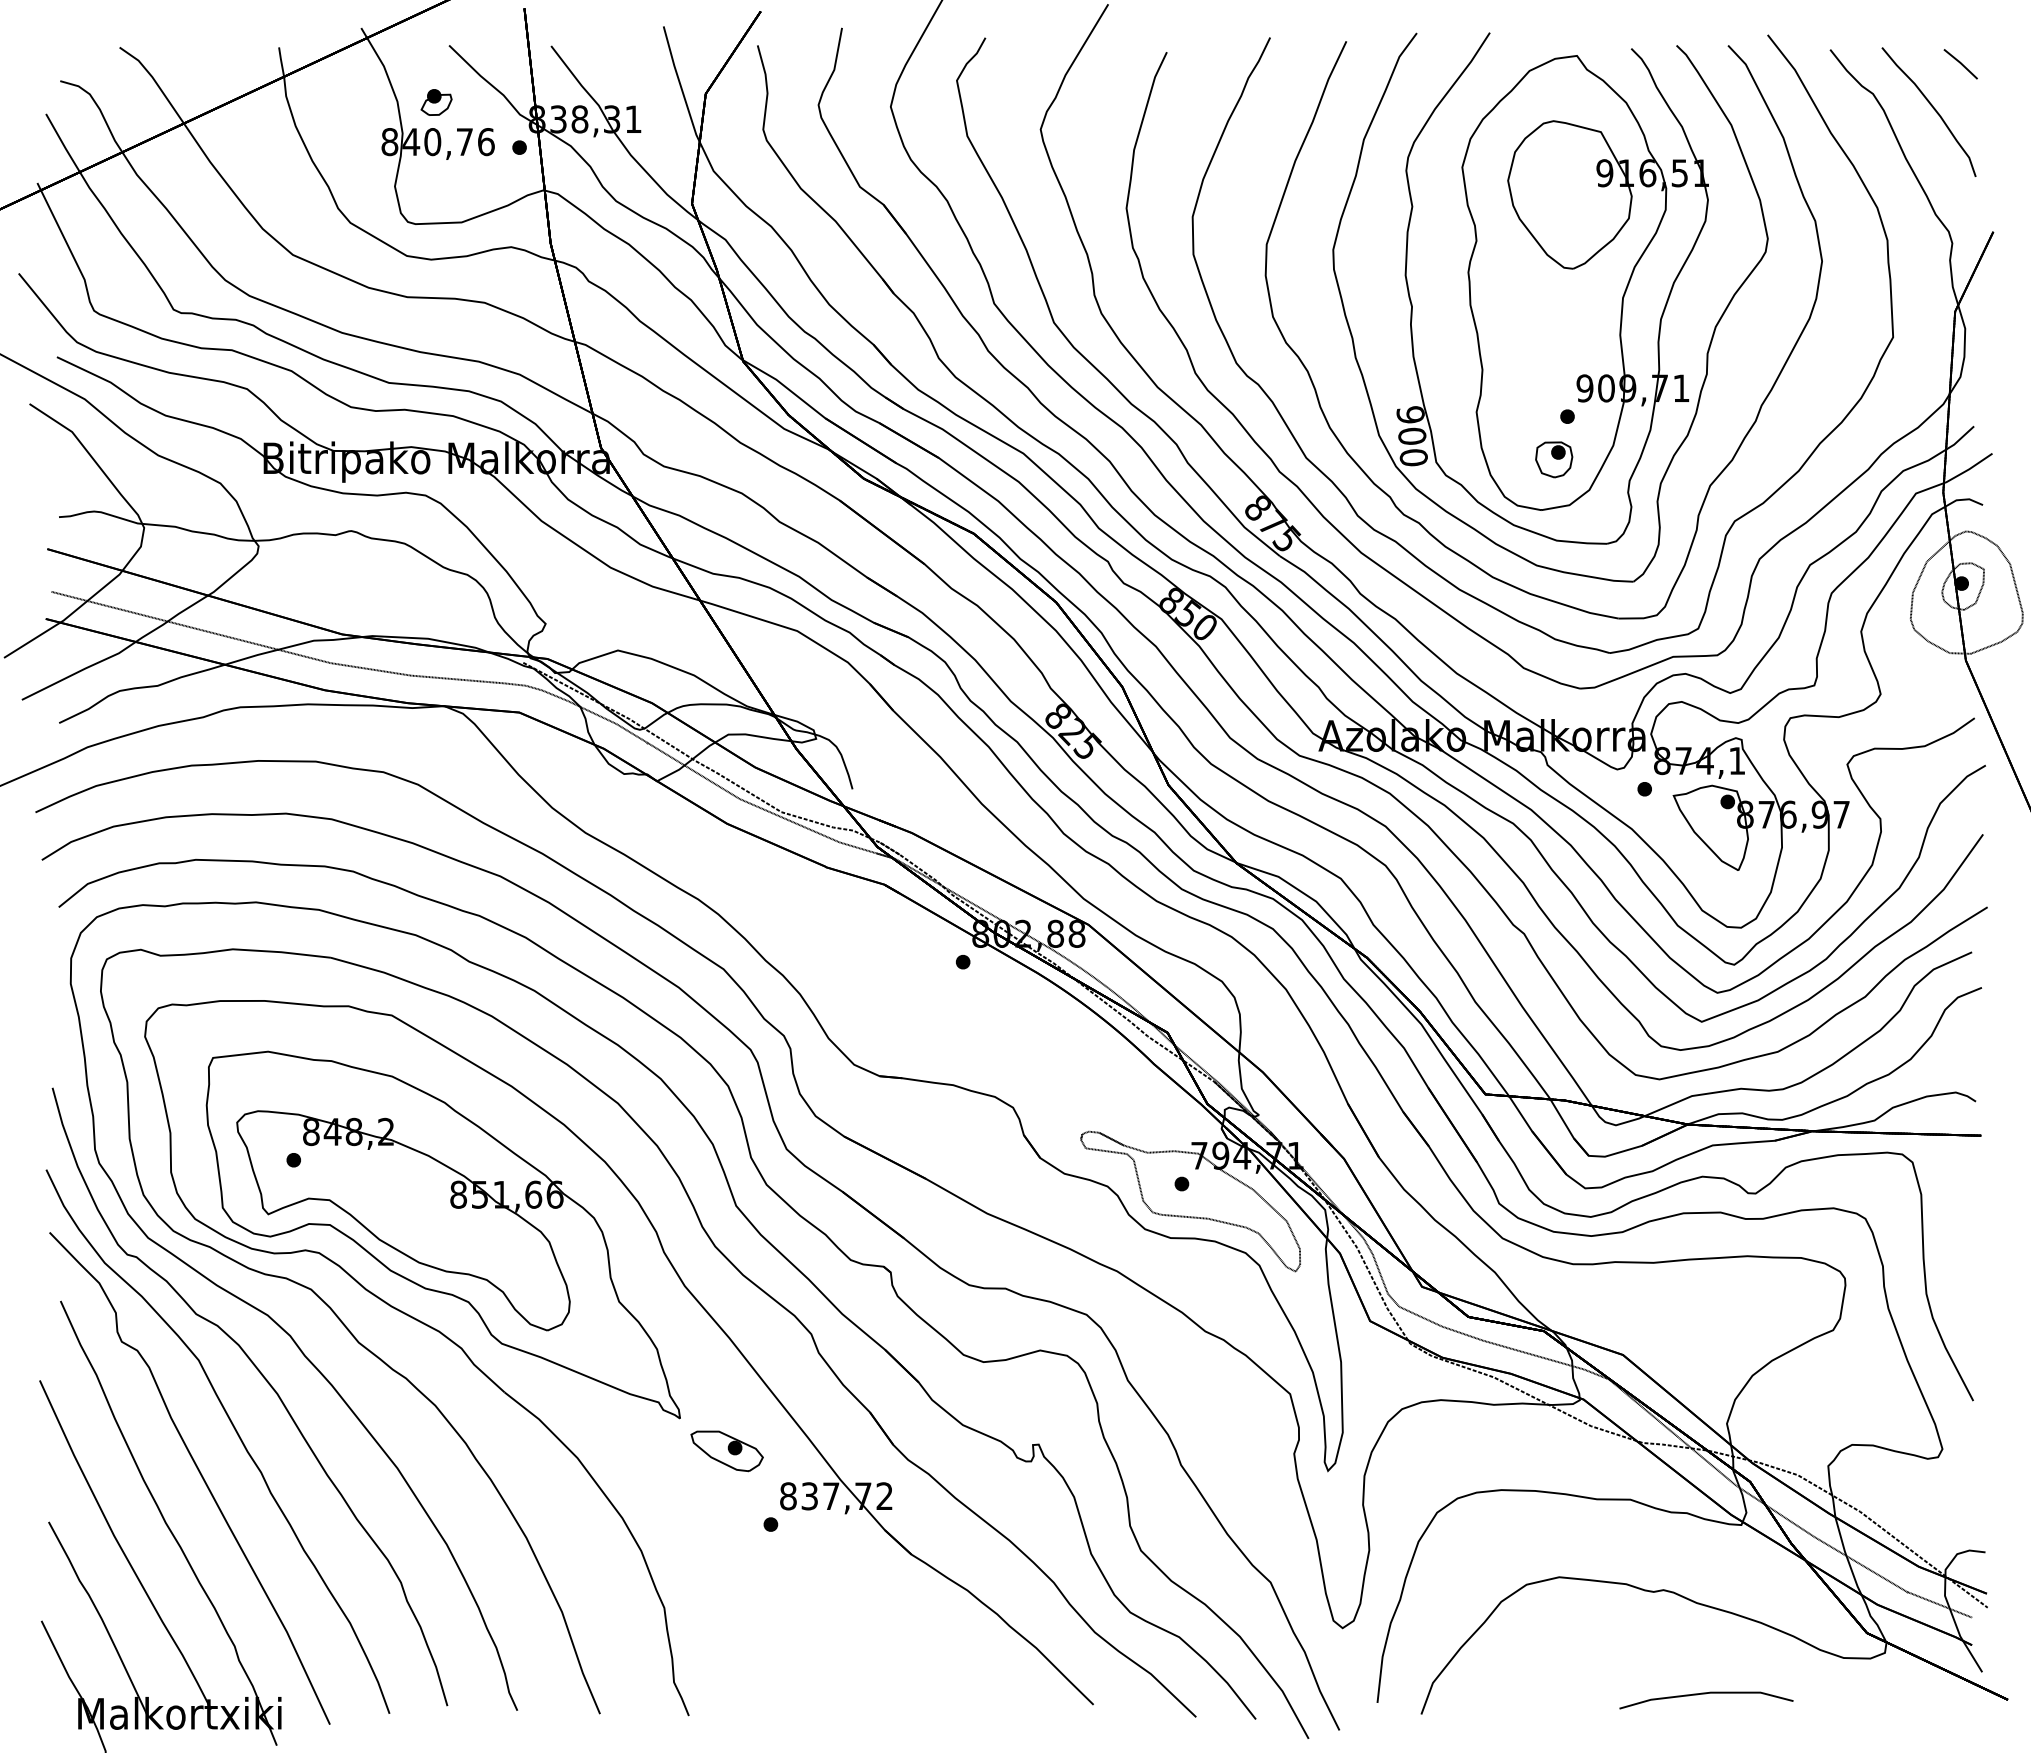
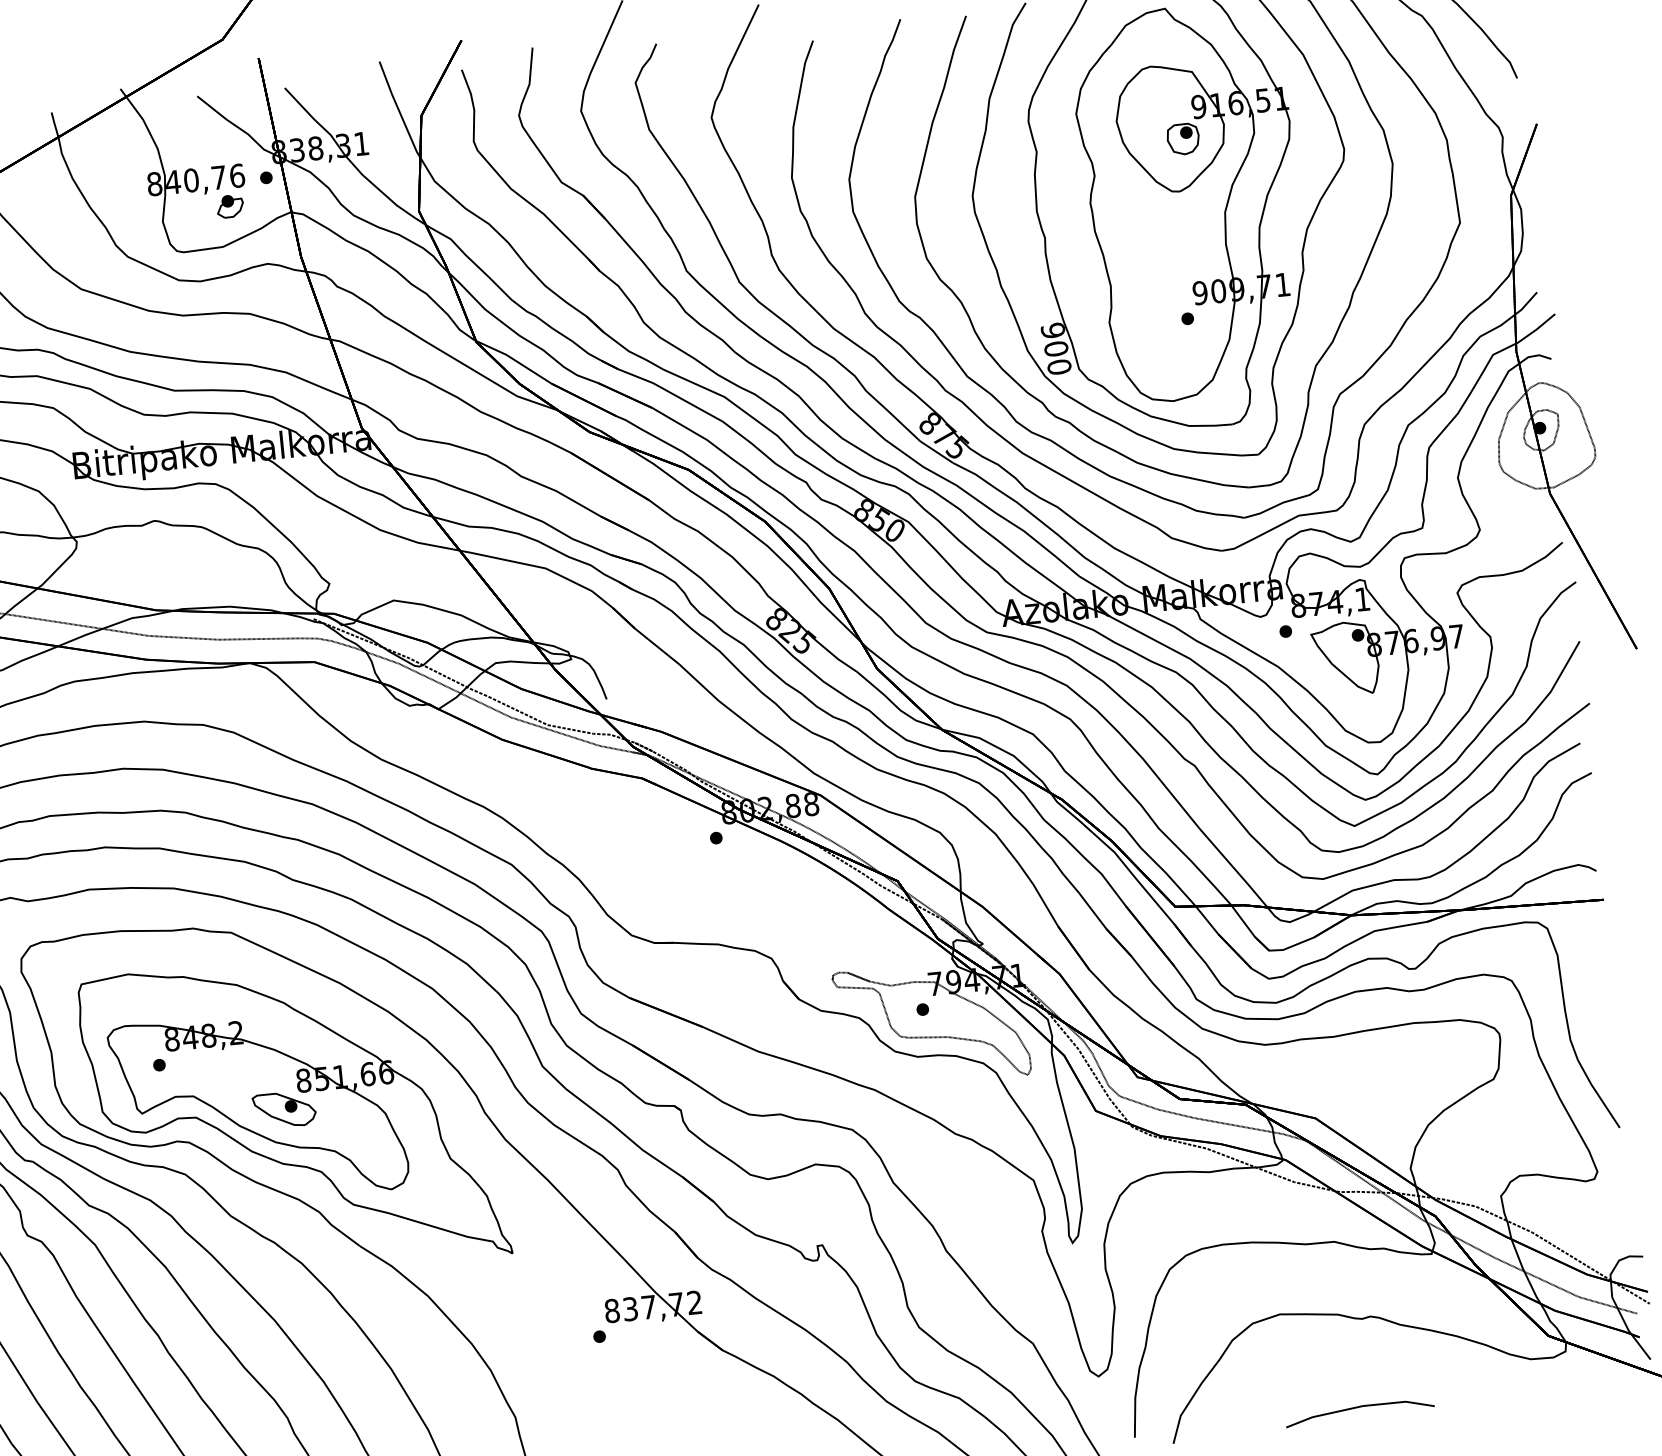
part: (436, 102) -> (230, 206), moved
part: (1554, 459) -> (1183, 138), moved
part: (726, 1451) -> (284, 1110), moved
line: (1706, 1694) -> (1359, 1407), moved

